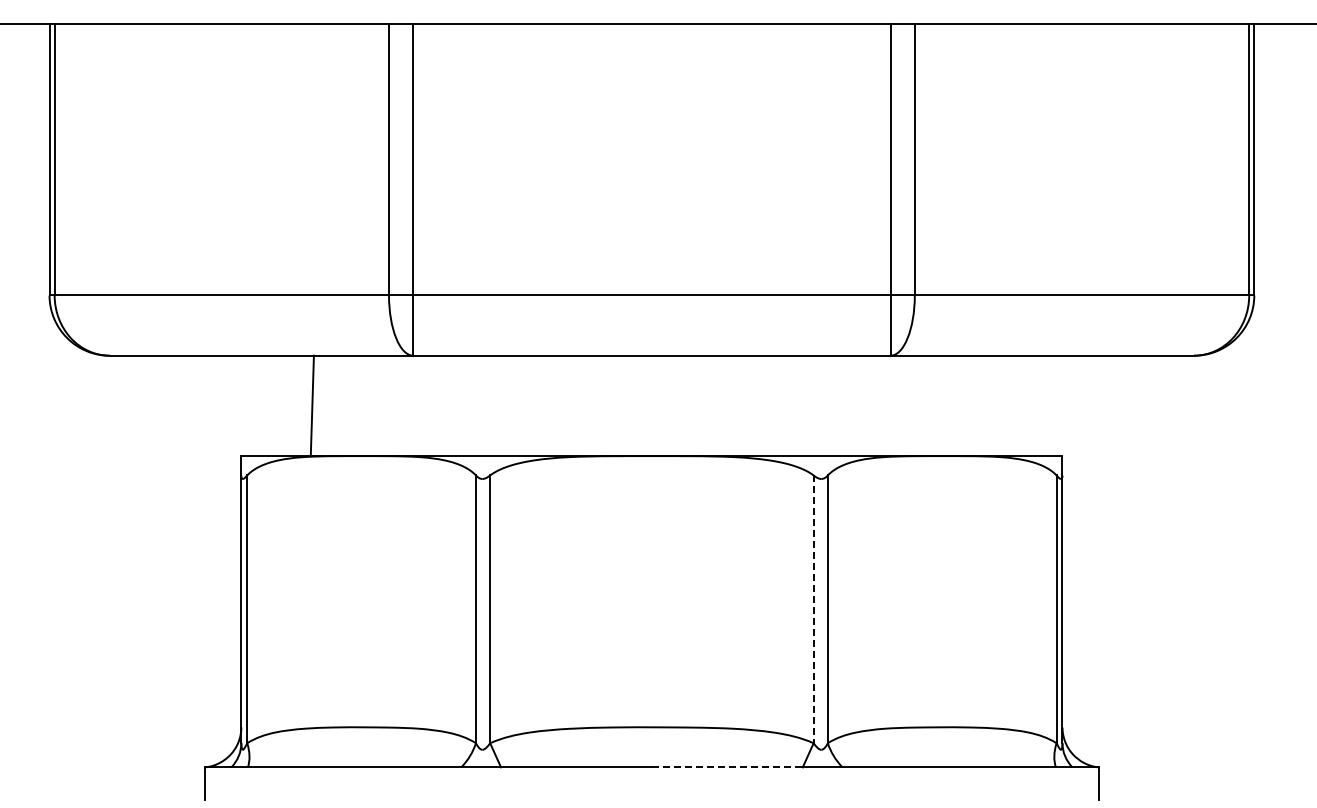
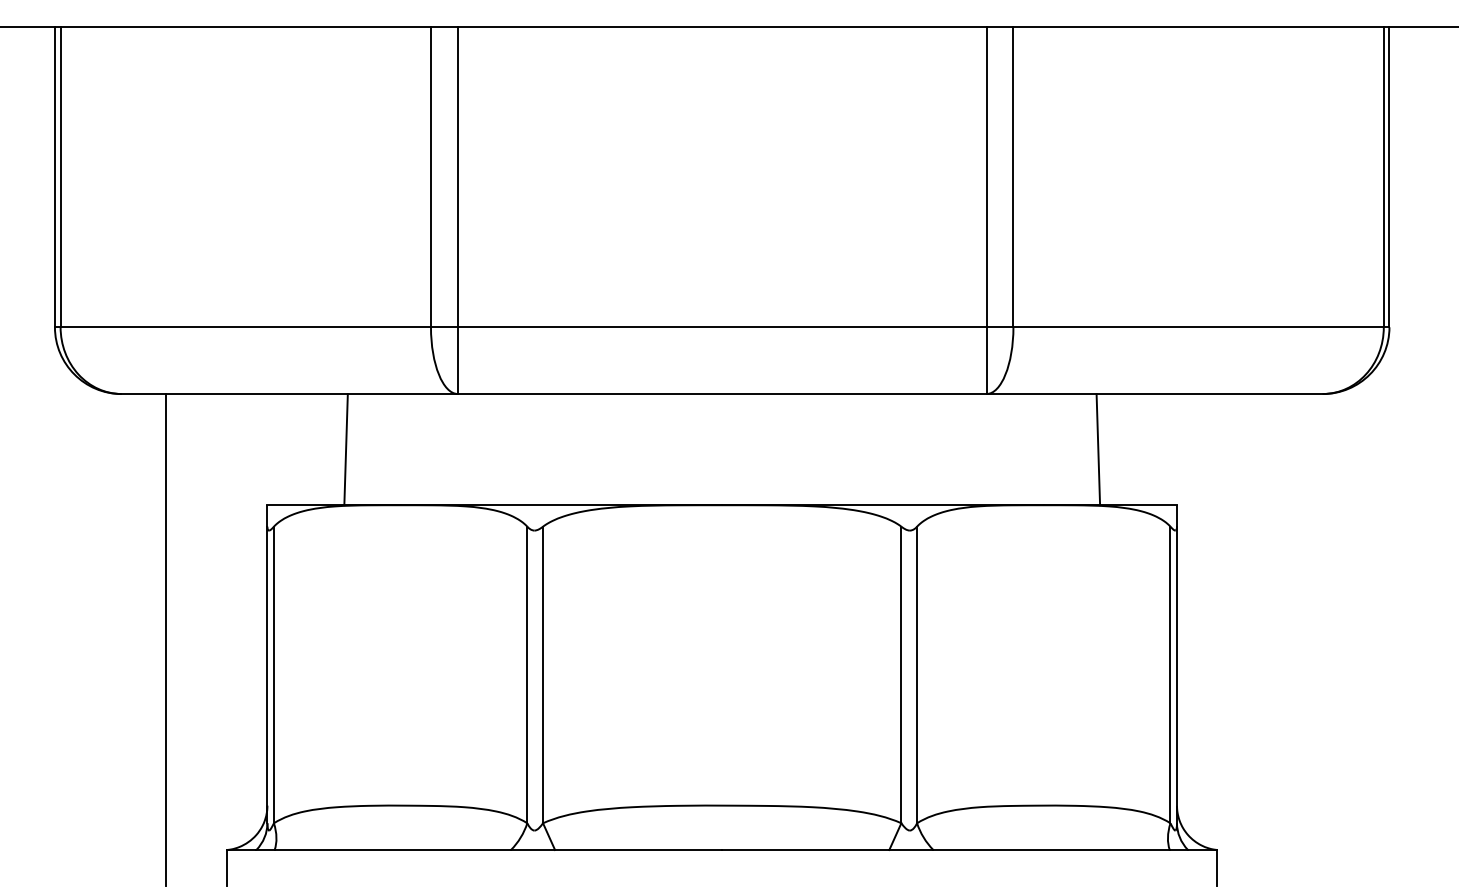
line: (991, 405) -> (1098, 449), added
line: (149, 577) -> (165, 639), added
line: (813, 609) -> (901, 675), dashed -> solid
line: (727, 767) -> (805, 850), dashed -> solid

